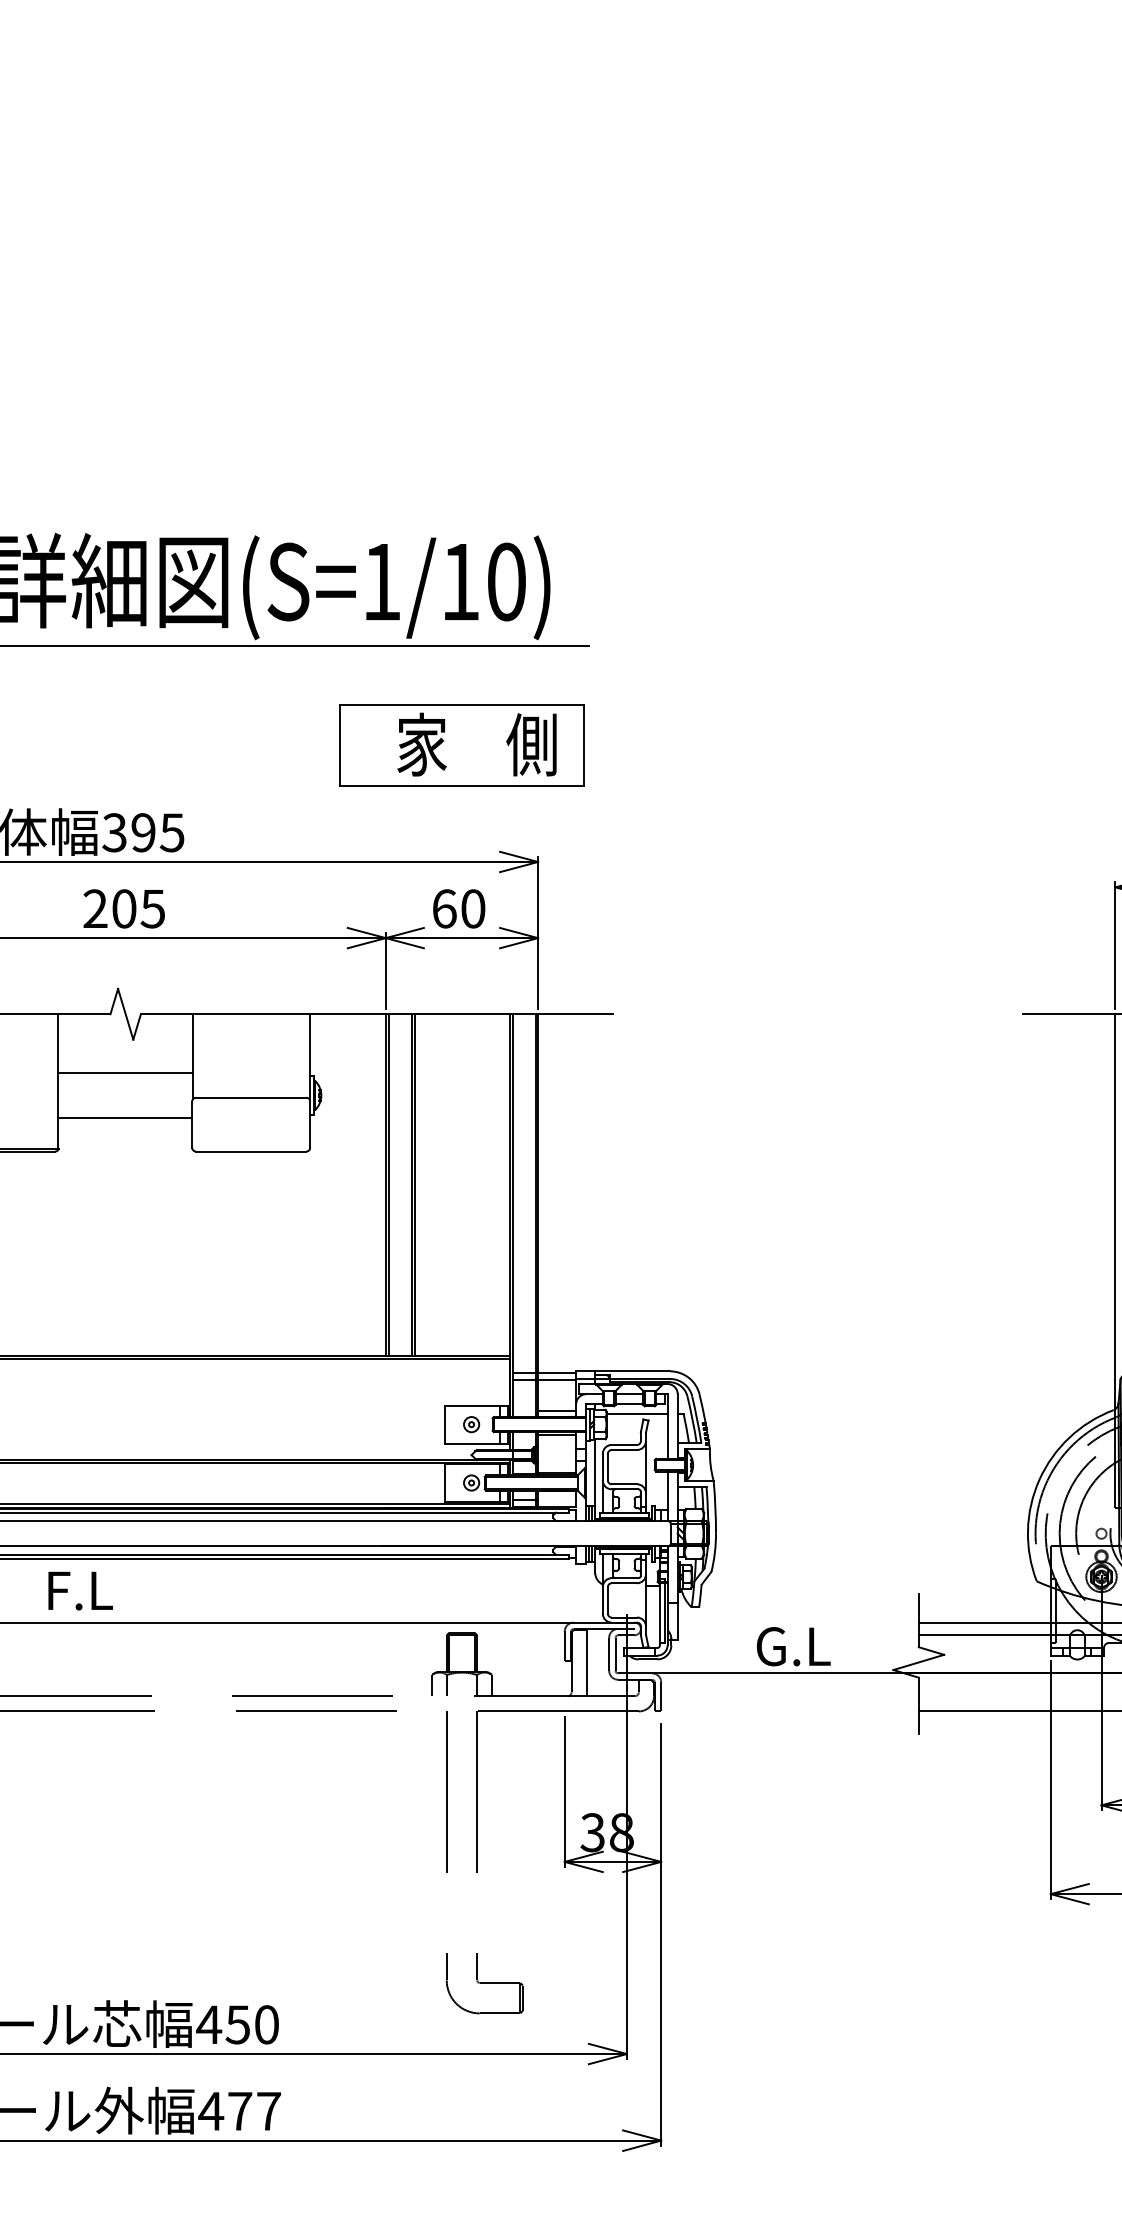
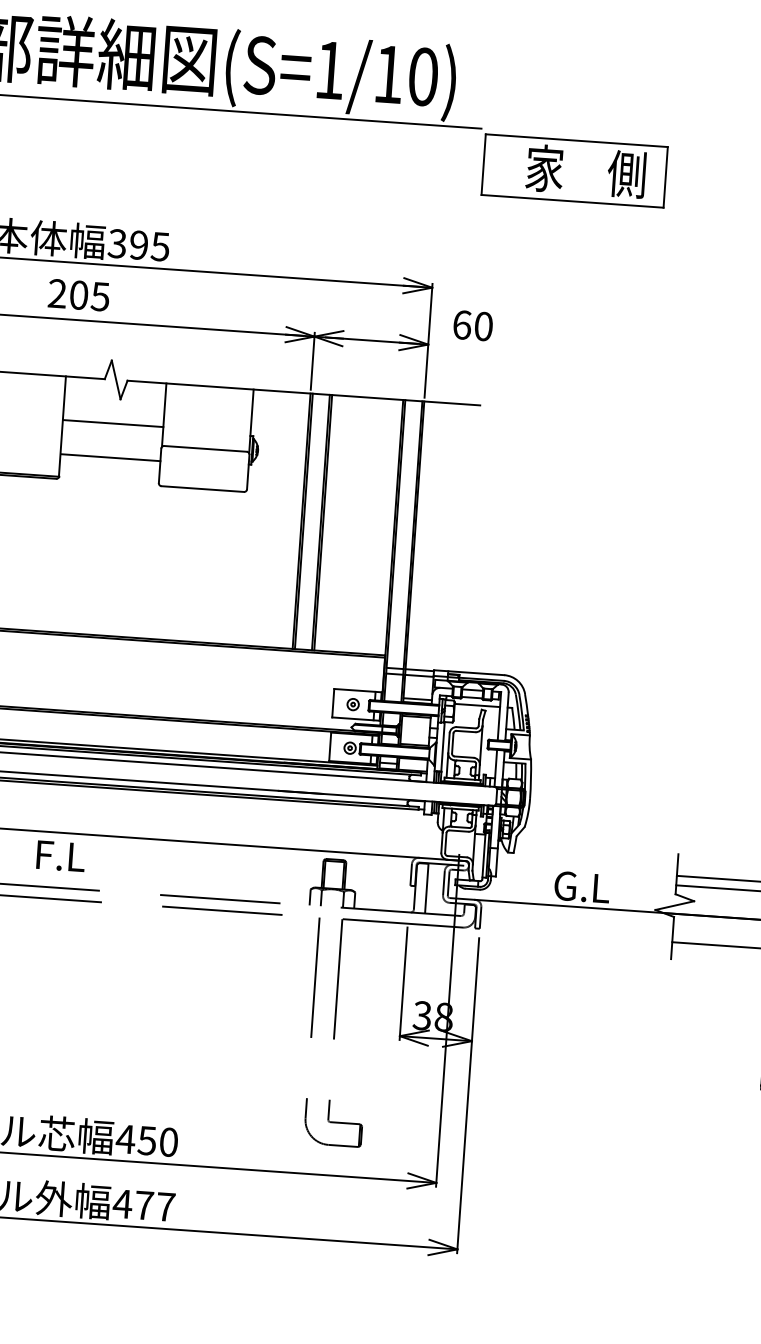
part: (461, 745) -> (574, 171), moved
text: (123, 908) -> (78, 294), moved
text: (459, 908) -> (473, 325), moved
text: (80, 1590) -> (60, 855), moved

